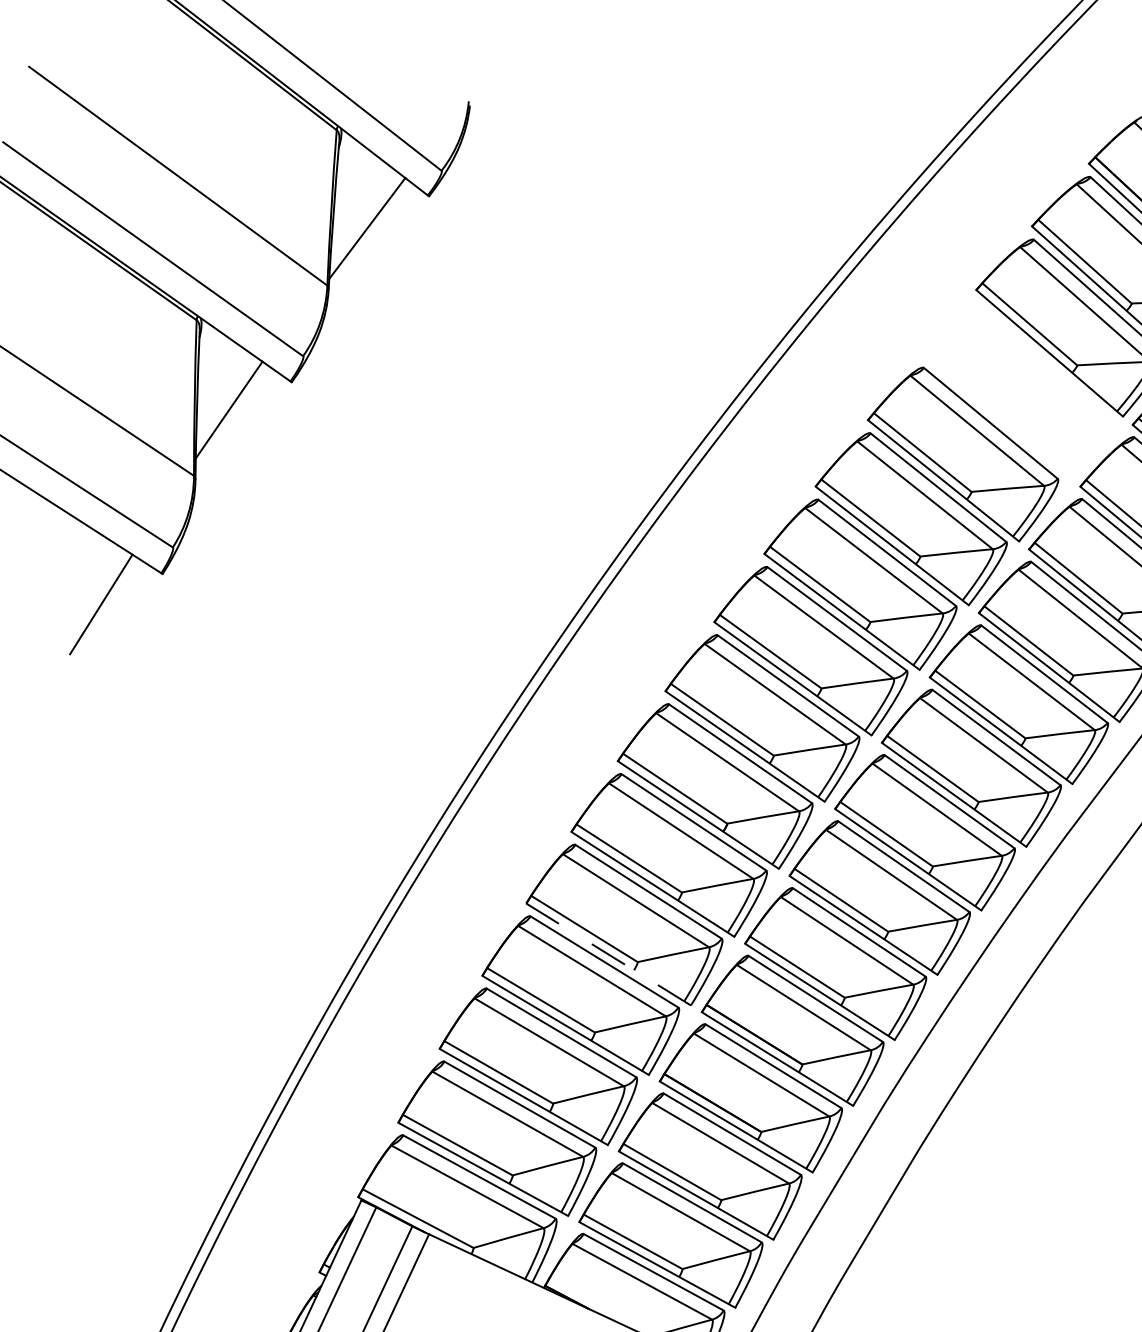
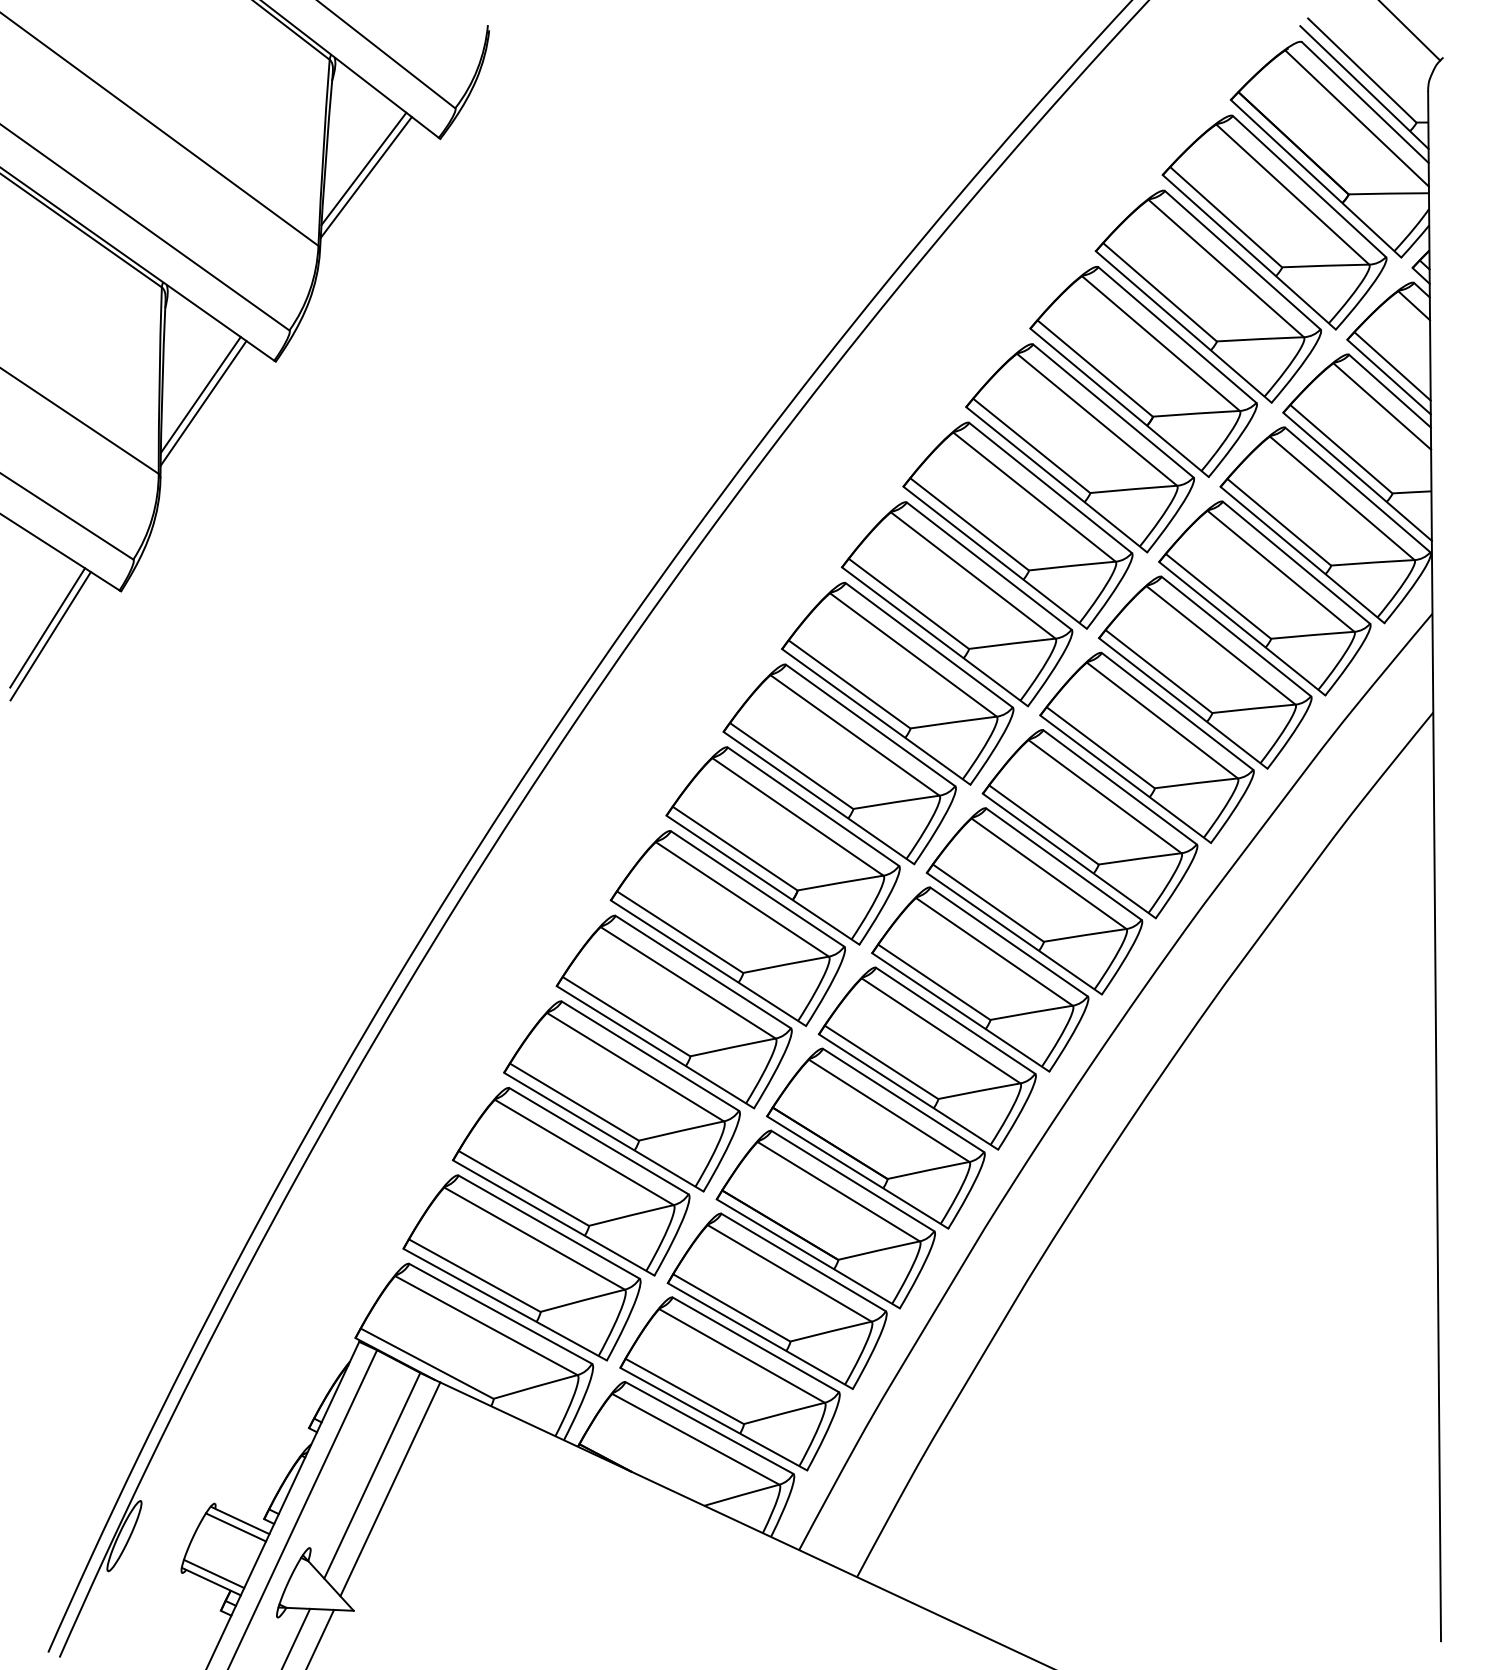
line: (364, 221) -> (363, 168), added
part: (1016, 391) -> (1143, 372), added
line: (231, 417) -> (203, 403), added
line: (103, 611) -> (50, 636), added
line: (607, 953) -> (654, 1046), dashed -> solid

